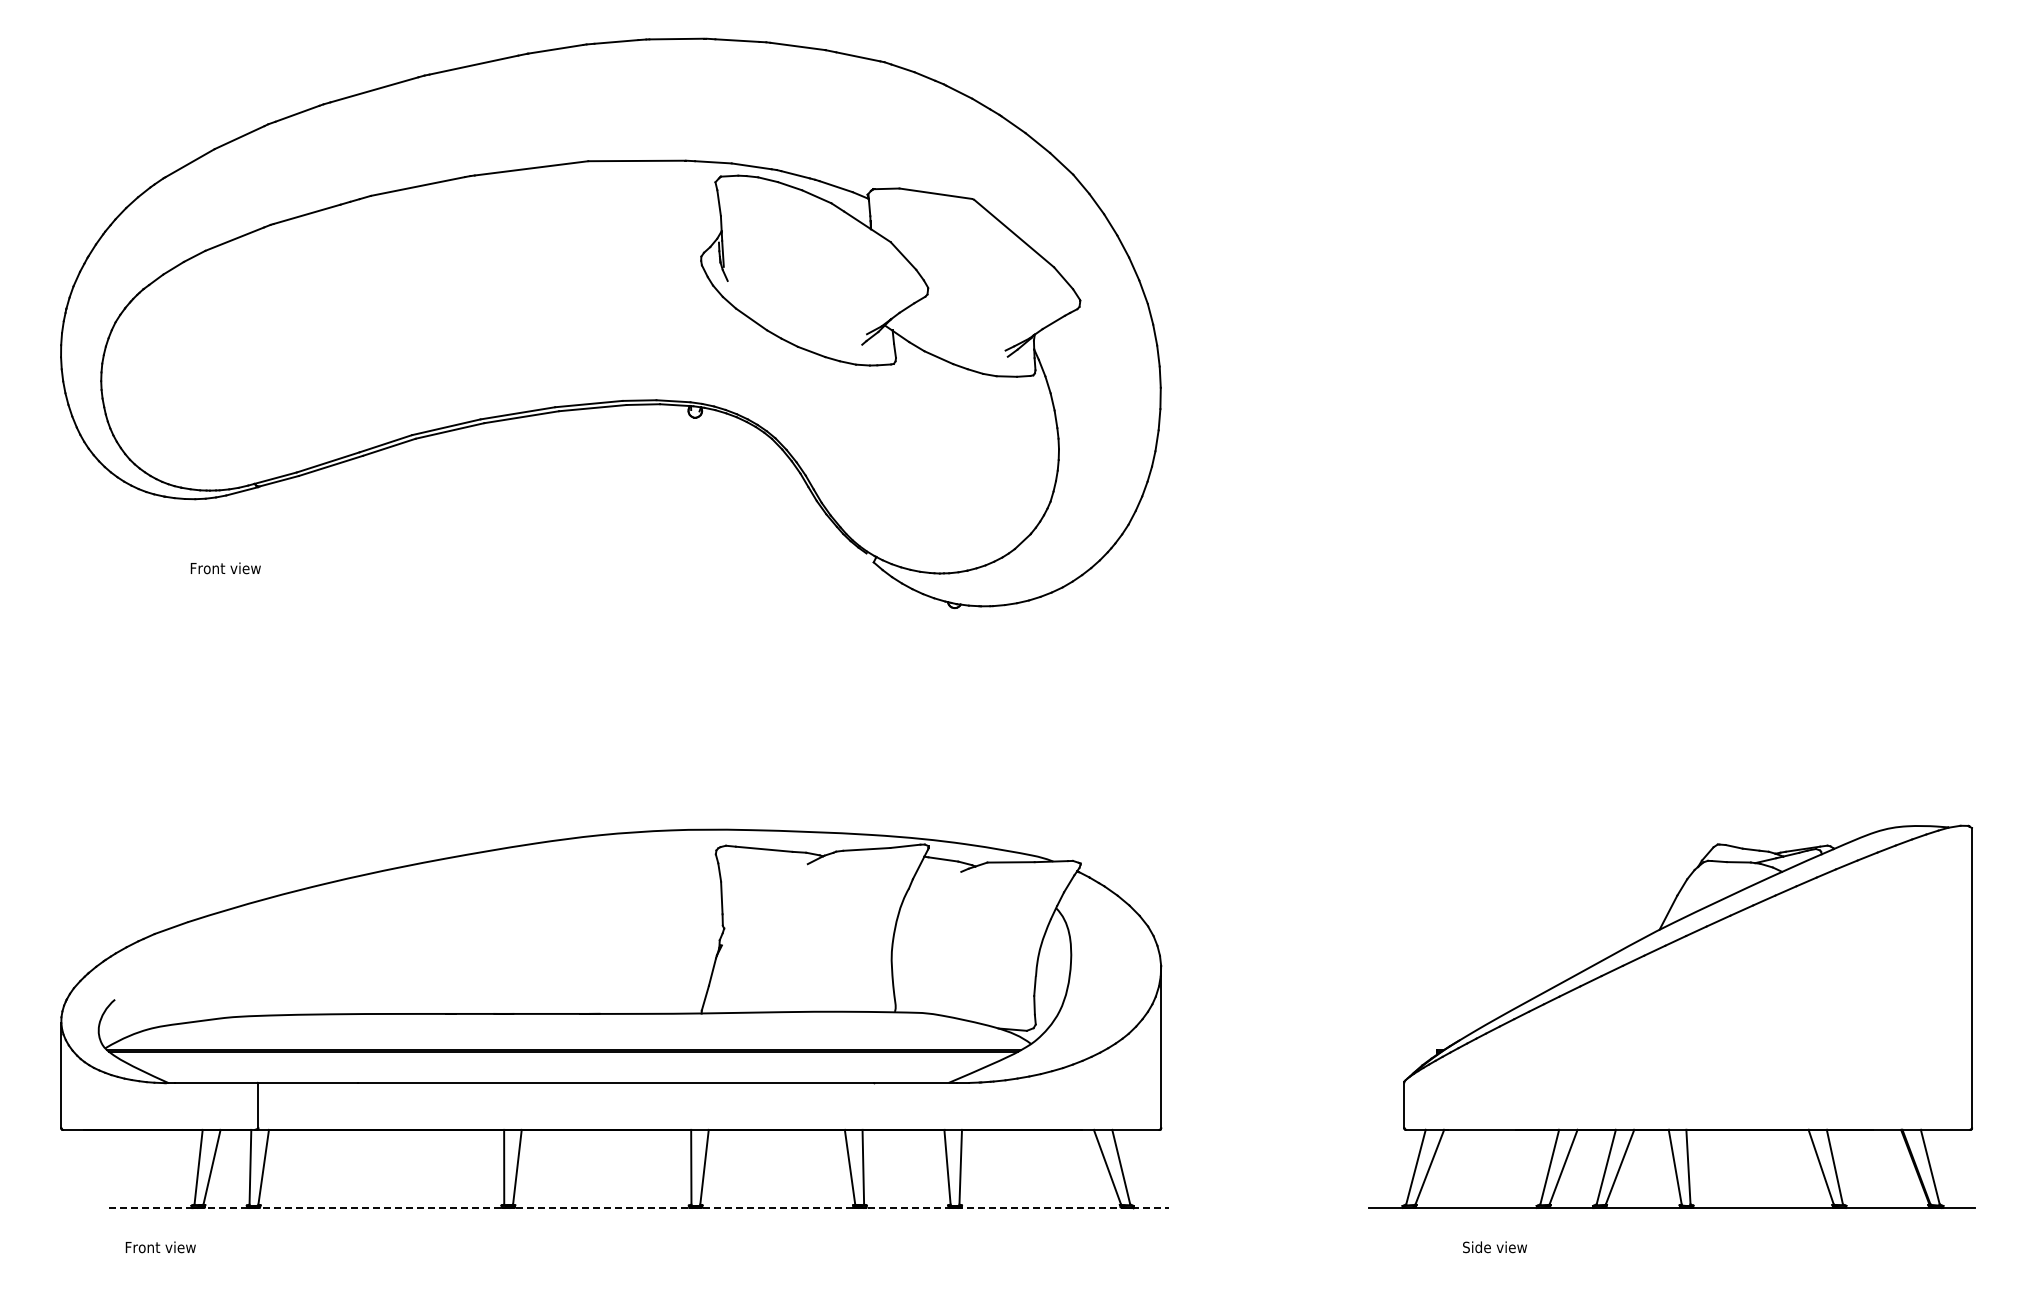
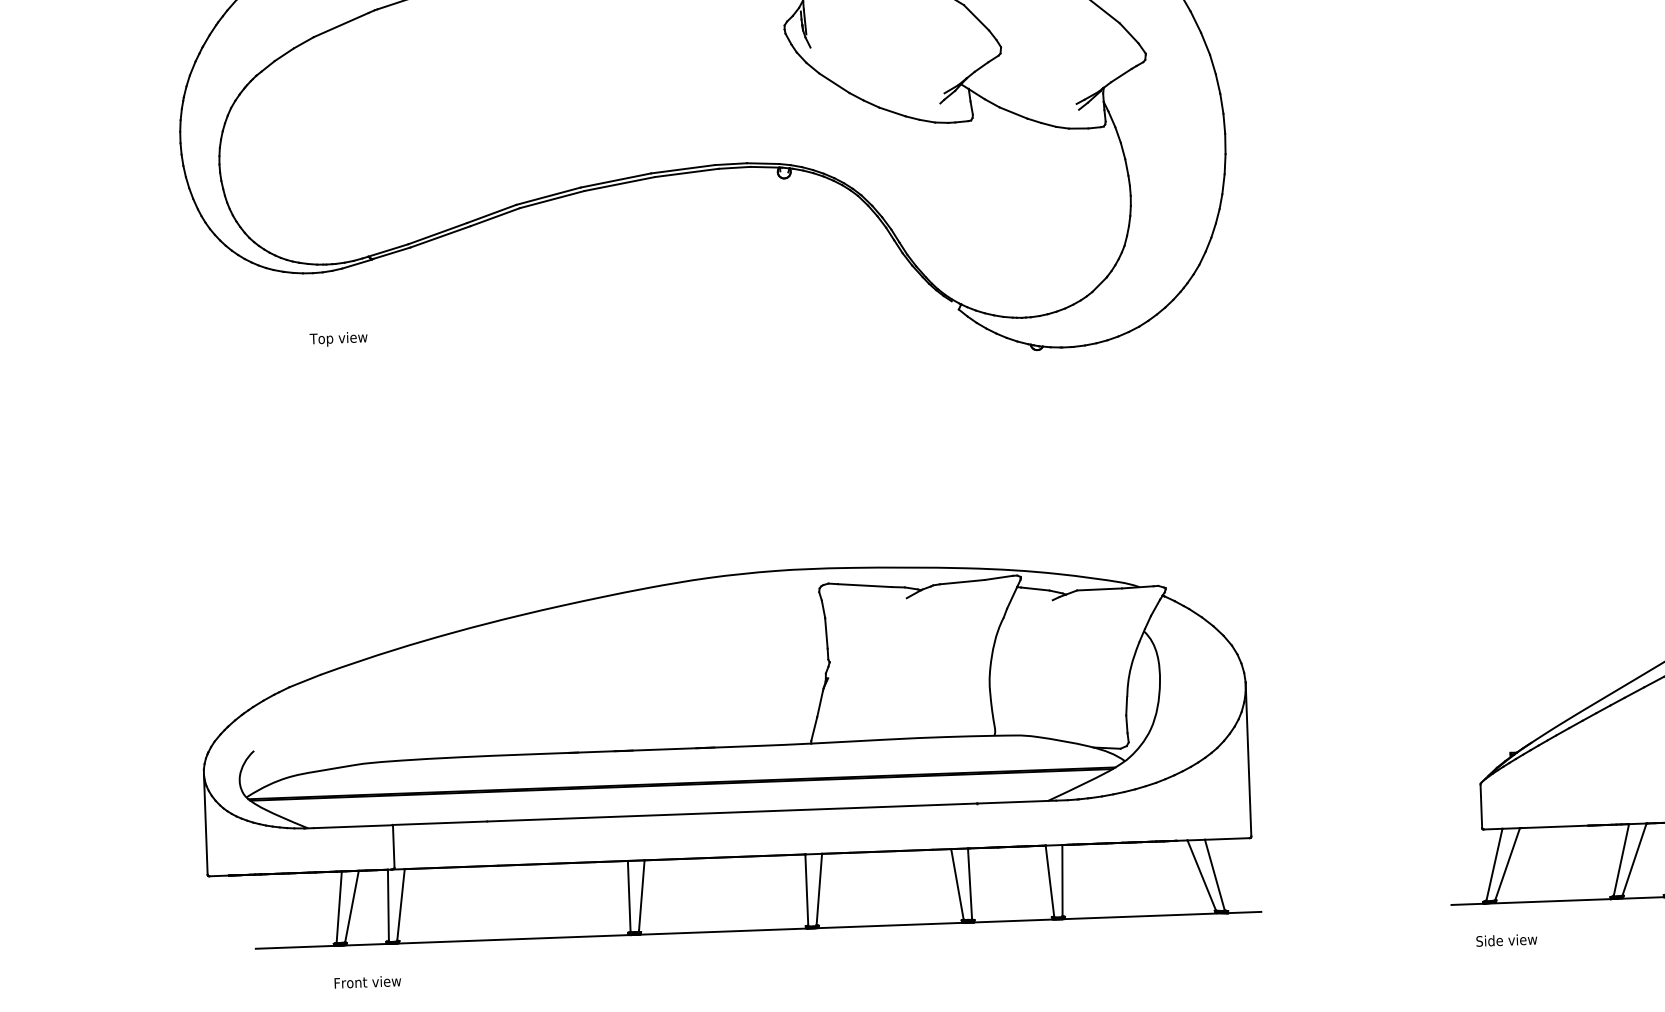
text: (224, 569) -> (343, 338), Front view -> Top view
line: (638, 1207) -> (758, 929), dashed -> solid
text: (160, 1247) -> (367, 982), moved
text: (1494, 1247) -> (1506, 940), moved

